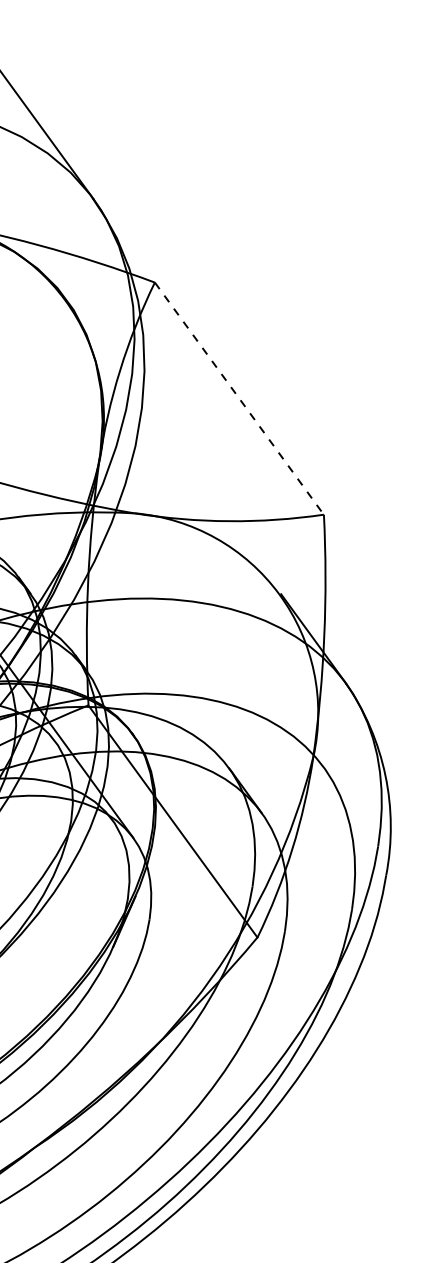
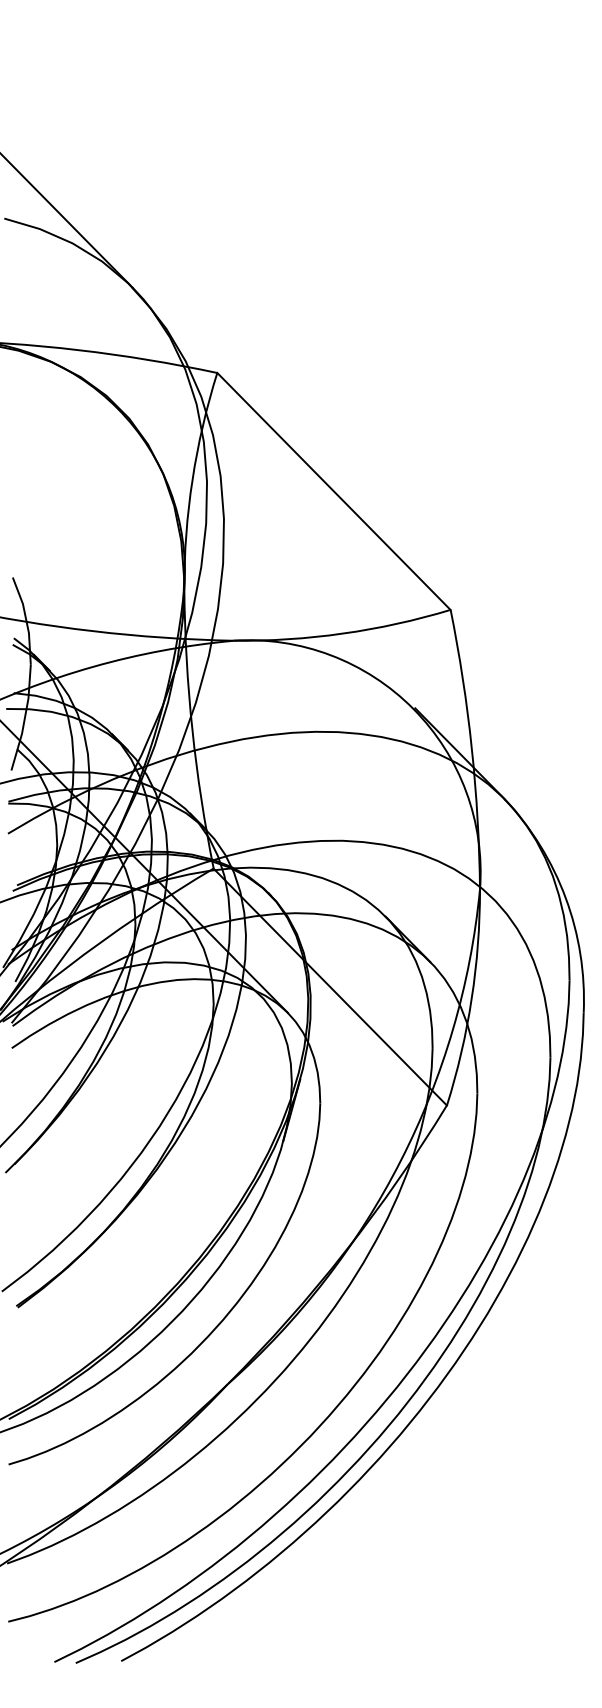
line: (239, 398) -> (334, 491), dashed -> solid

